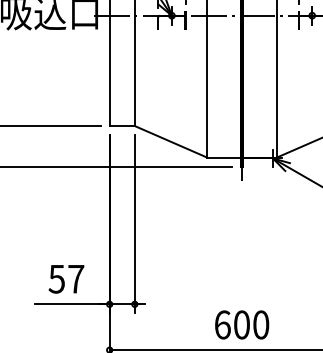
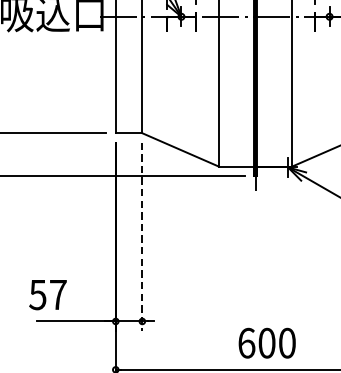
line: (134, 224) -> (141, 237), solid -> dashed
text: (66, 279) -> (48, 295), moved
text: (242, 324) -> (267, 342), moved

